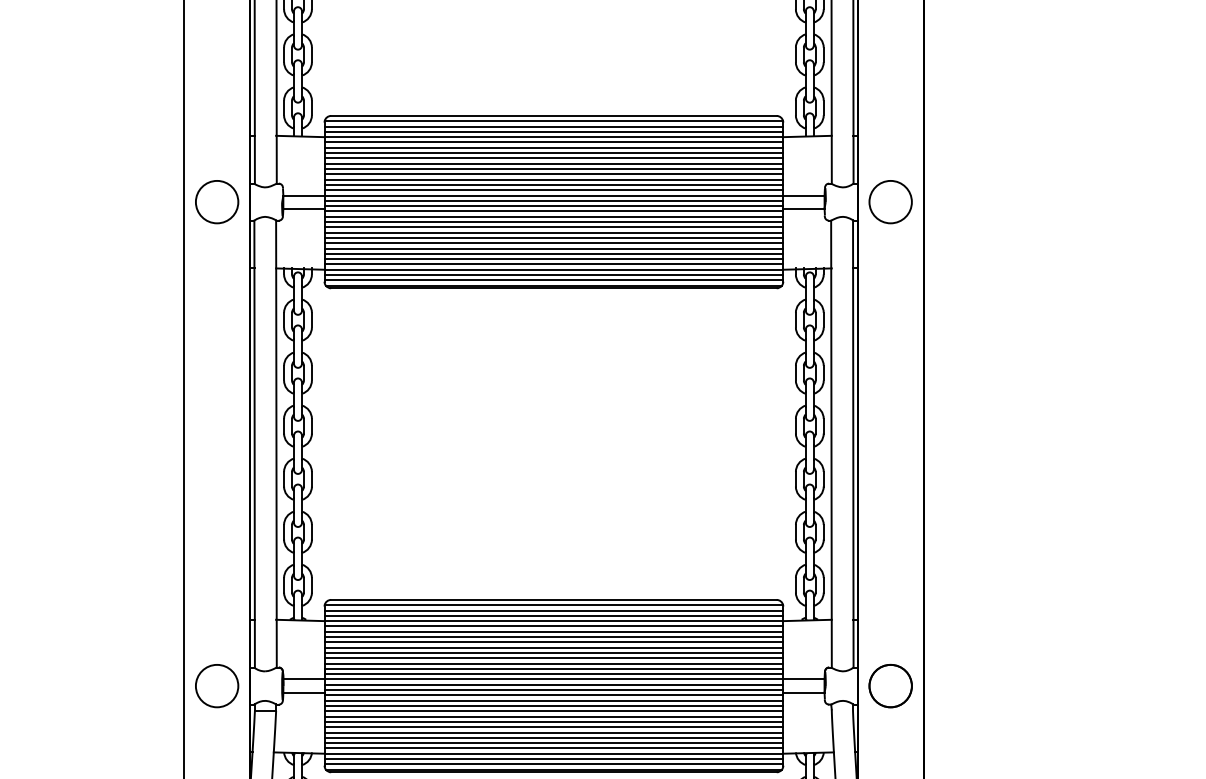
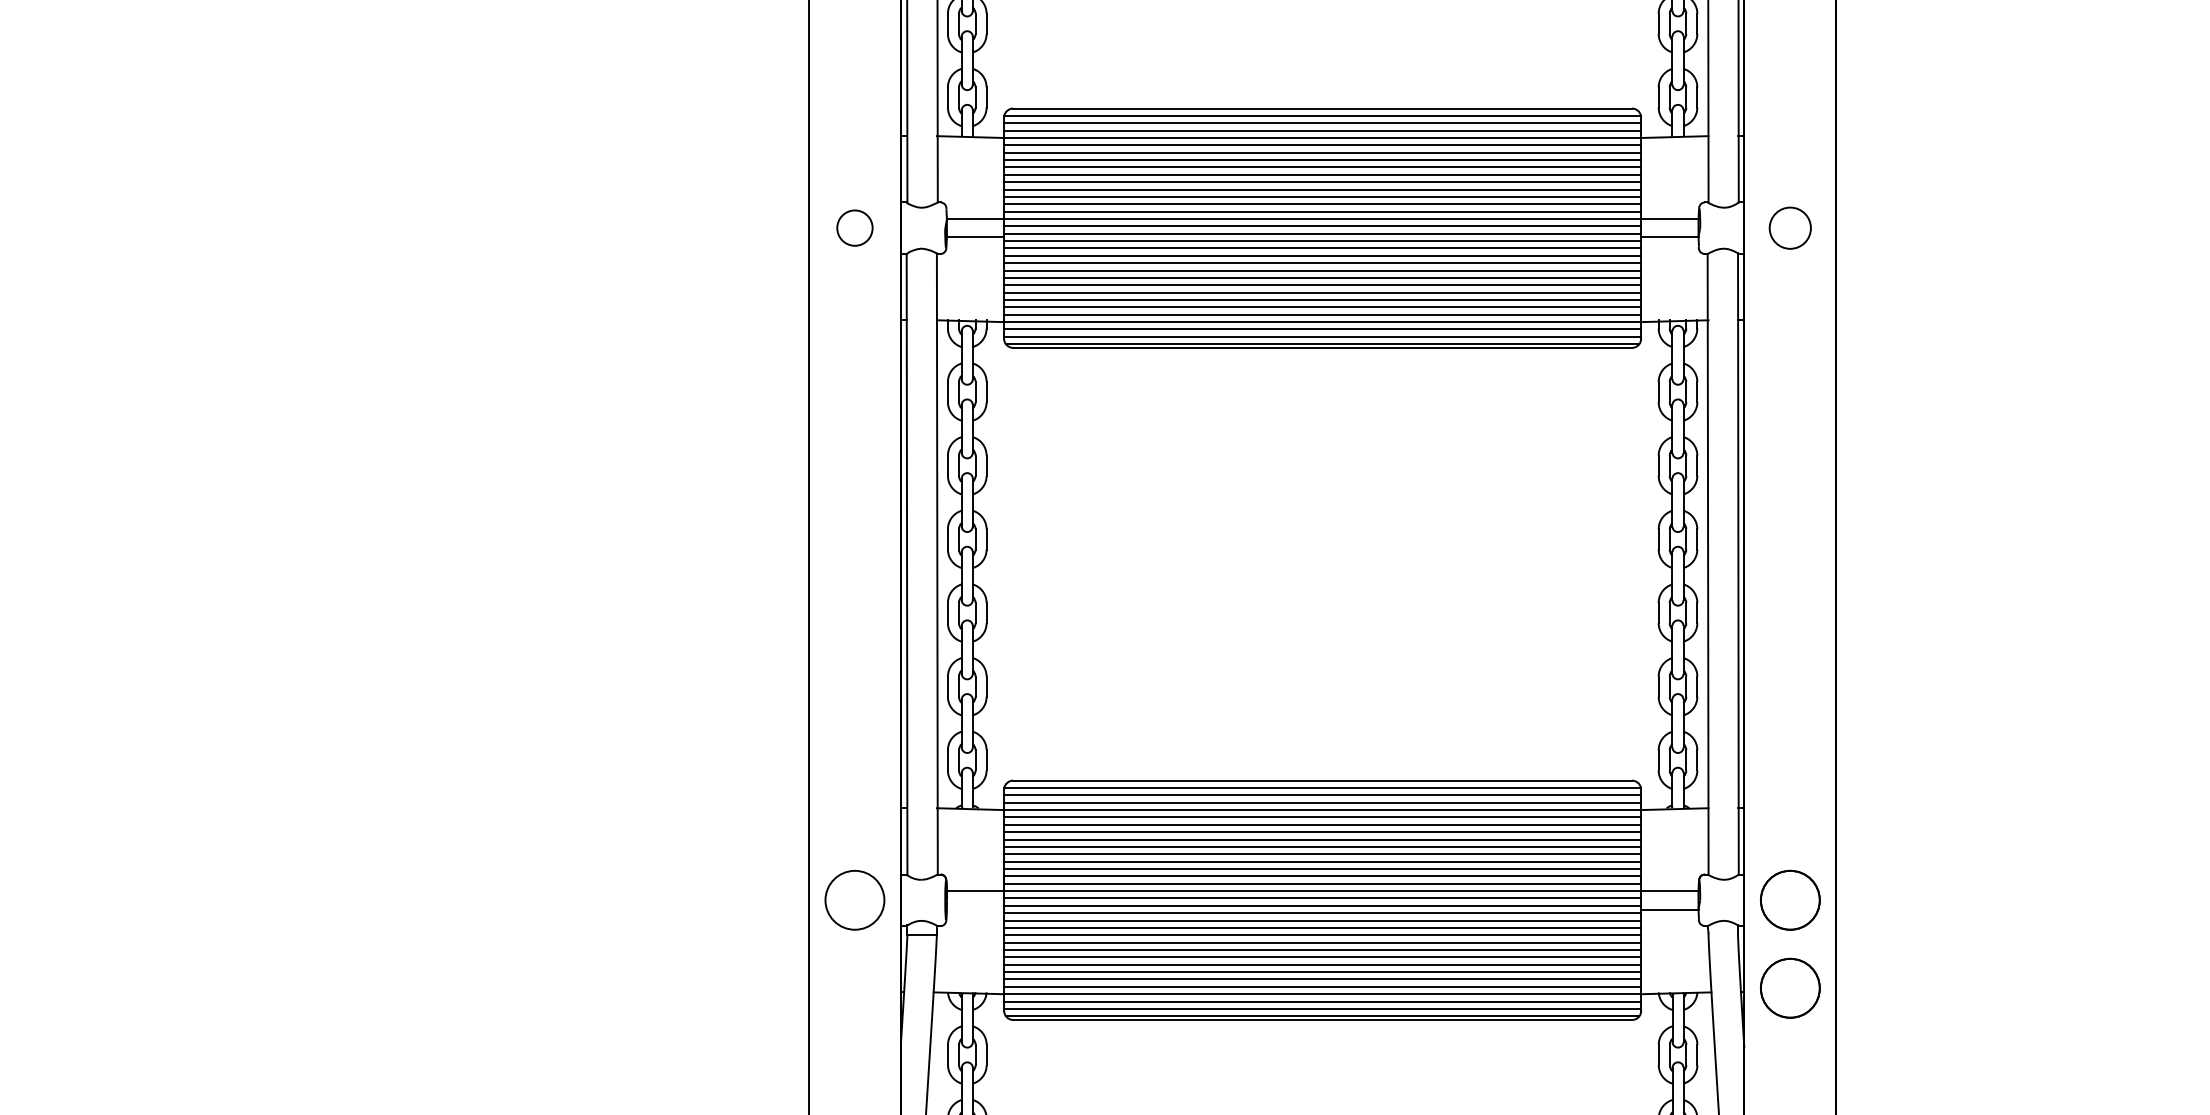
circle: (216, 201) -> (854, 227), size x0.6
circle: (890, 201) -> (1789, 227), size x0.7
line: (303, 692) -> (975, 909), removed
part: (890, 748) -> (1790, 987), added

